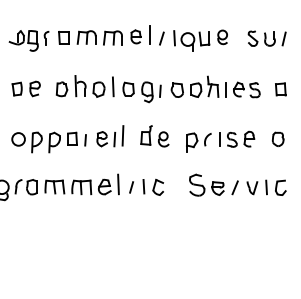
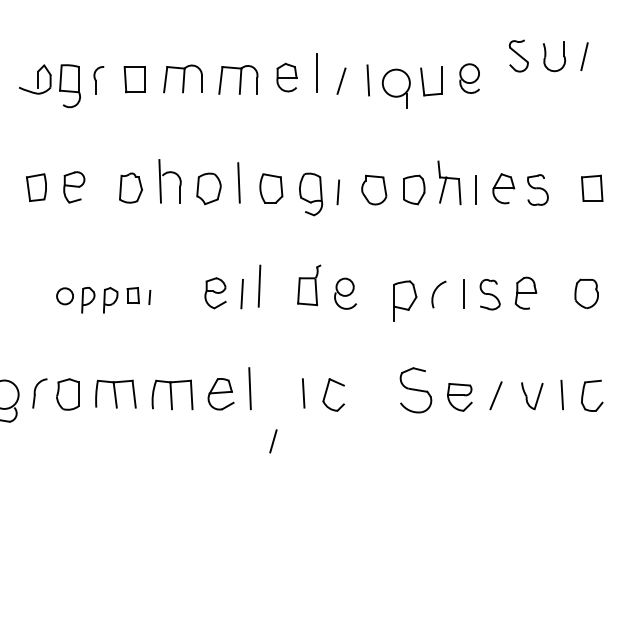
part: (266, 38) -> (547, 55), moved
part: (48, 142) -> (102, 300), size x0.6
line: (131, 187) -> (273, 441), moved

